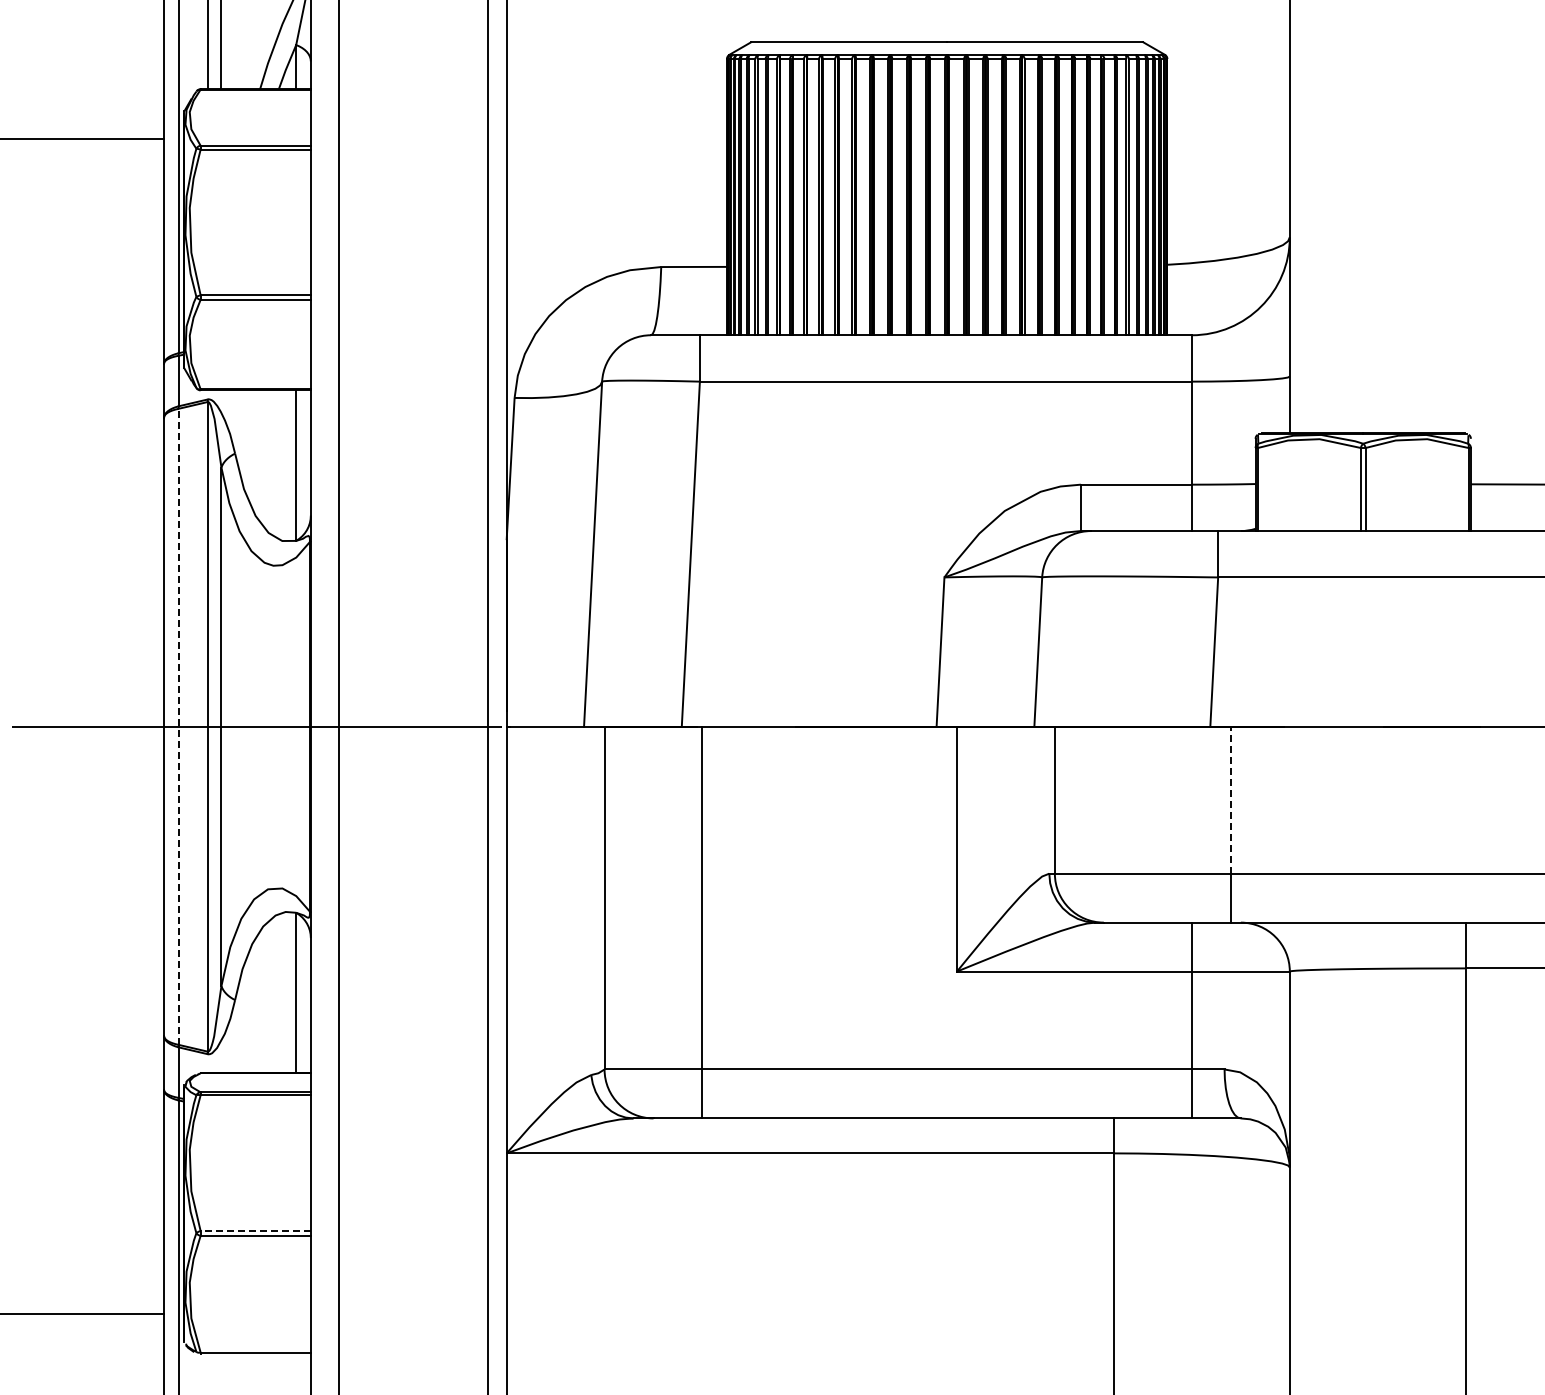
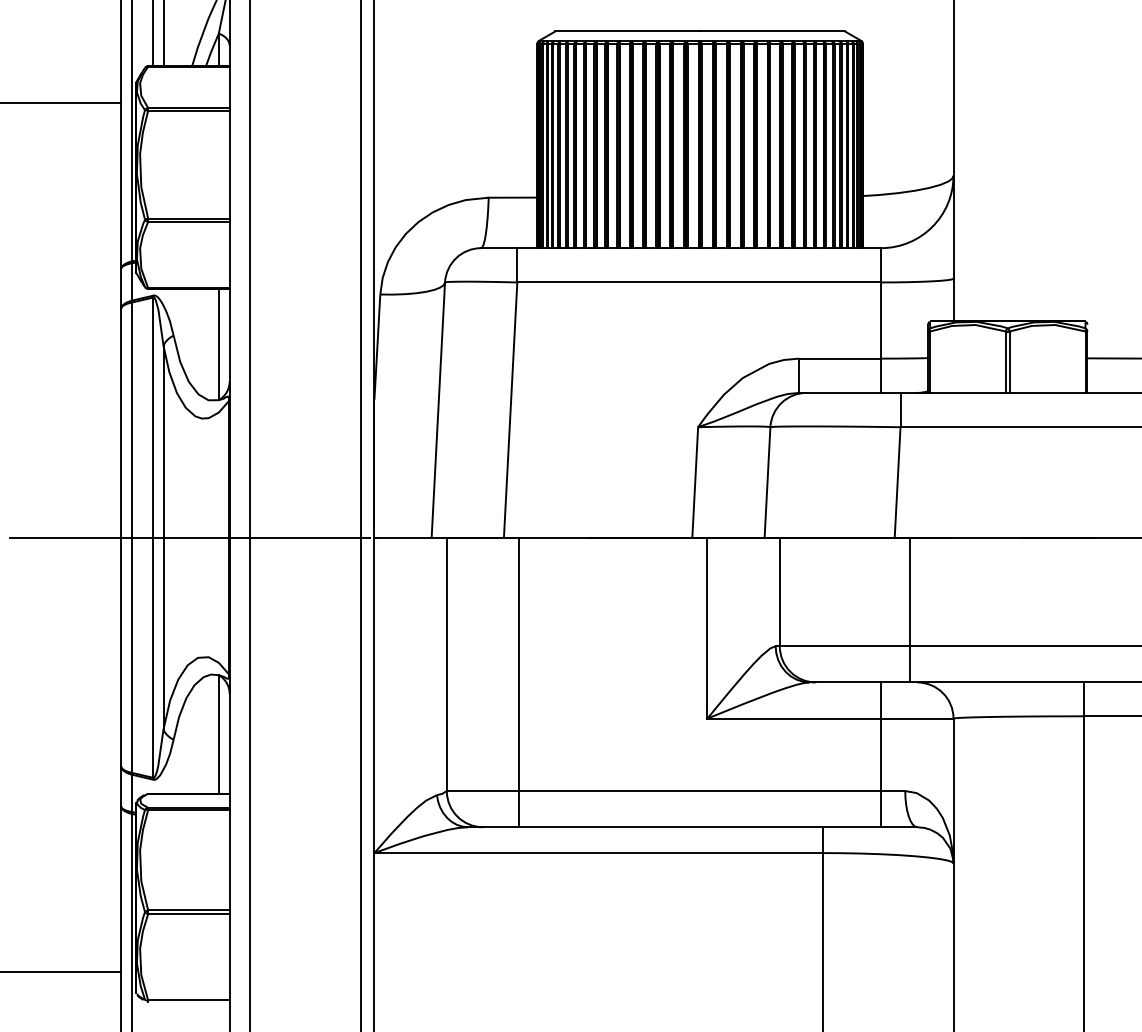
line: (178, 726) -> (131, 537), dashed -> solid
line: (1231, 799) -> (910, 591), dashed -> solid
line: (255, 1231) -> (188, 910), dashed -> solid

